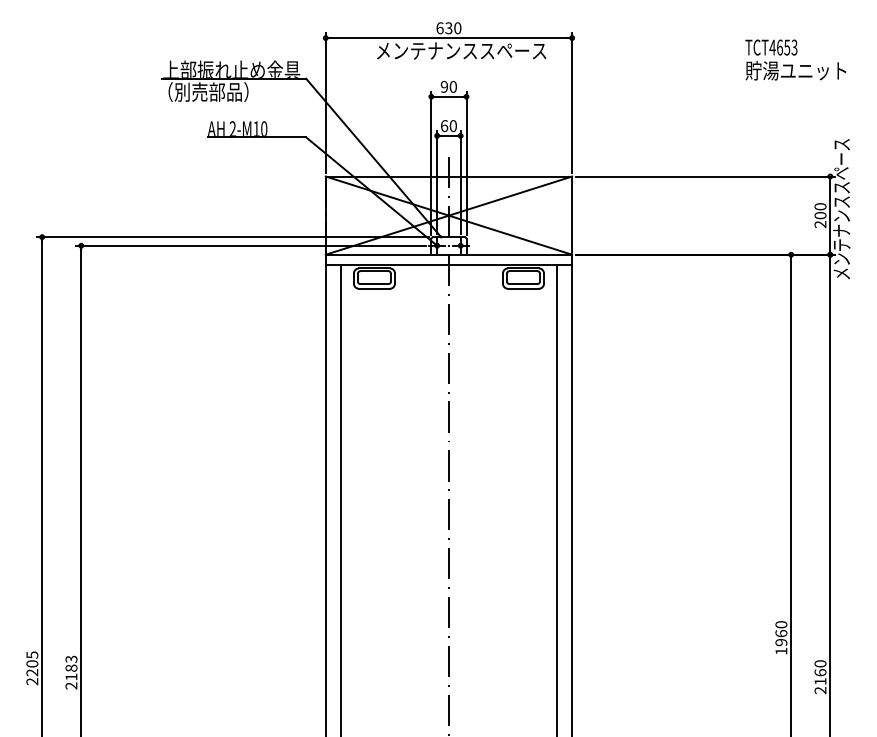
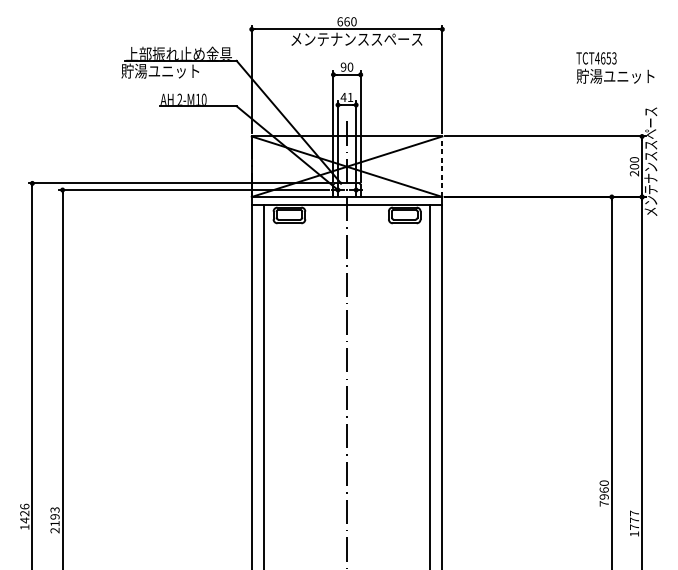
text: (448, 28) -> (346, 21), 630 -> 660
text: (795, 59) -> (615, 67), moved
text: (207, 91) -> (160, 70), （別売部品） -> 貯湯ユニット
text: (448, 126) -> (346, 97), 60 -> 41
line: (572, 215) -> (442, 166), solid -> dashed
text: (781, 650) -> (604, 503), 1960 -> 7960
text: (71, 667) -> (55, 516), 2183 -> 2193
text: (32, 668) -> (24, 517), 2205 -> 1426
text: (820, 677) -> (634, 524), 2160 -> 1777

